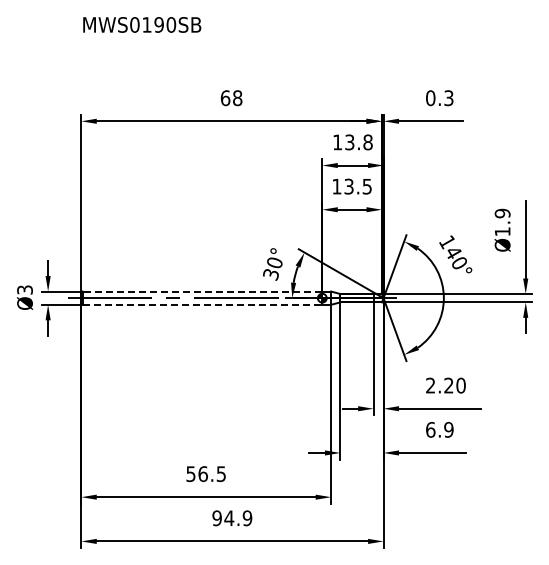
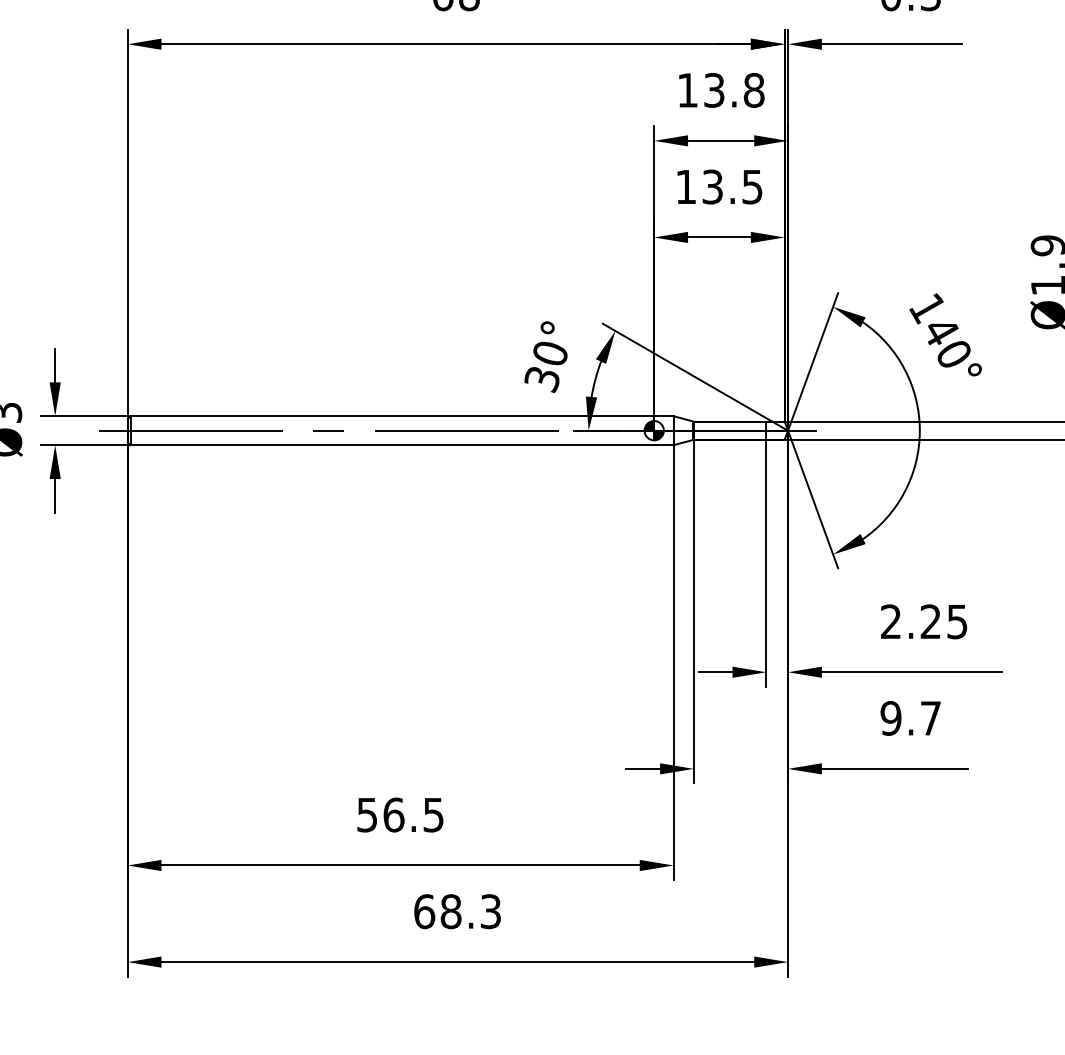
line: (202, 291) -> (392, 416), dashed -> solid
line: (202, 304) -> (392, 444), dashed -> solid
text: (460, 385) -> (956, 621), 2.20 -> 2.25
text: (439, 429) -> (910, 717), 6.9 -> 9.7
text: (232, 518) -> (458, 912), 94.9 -> 68.3

